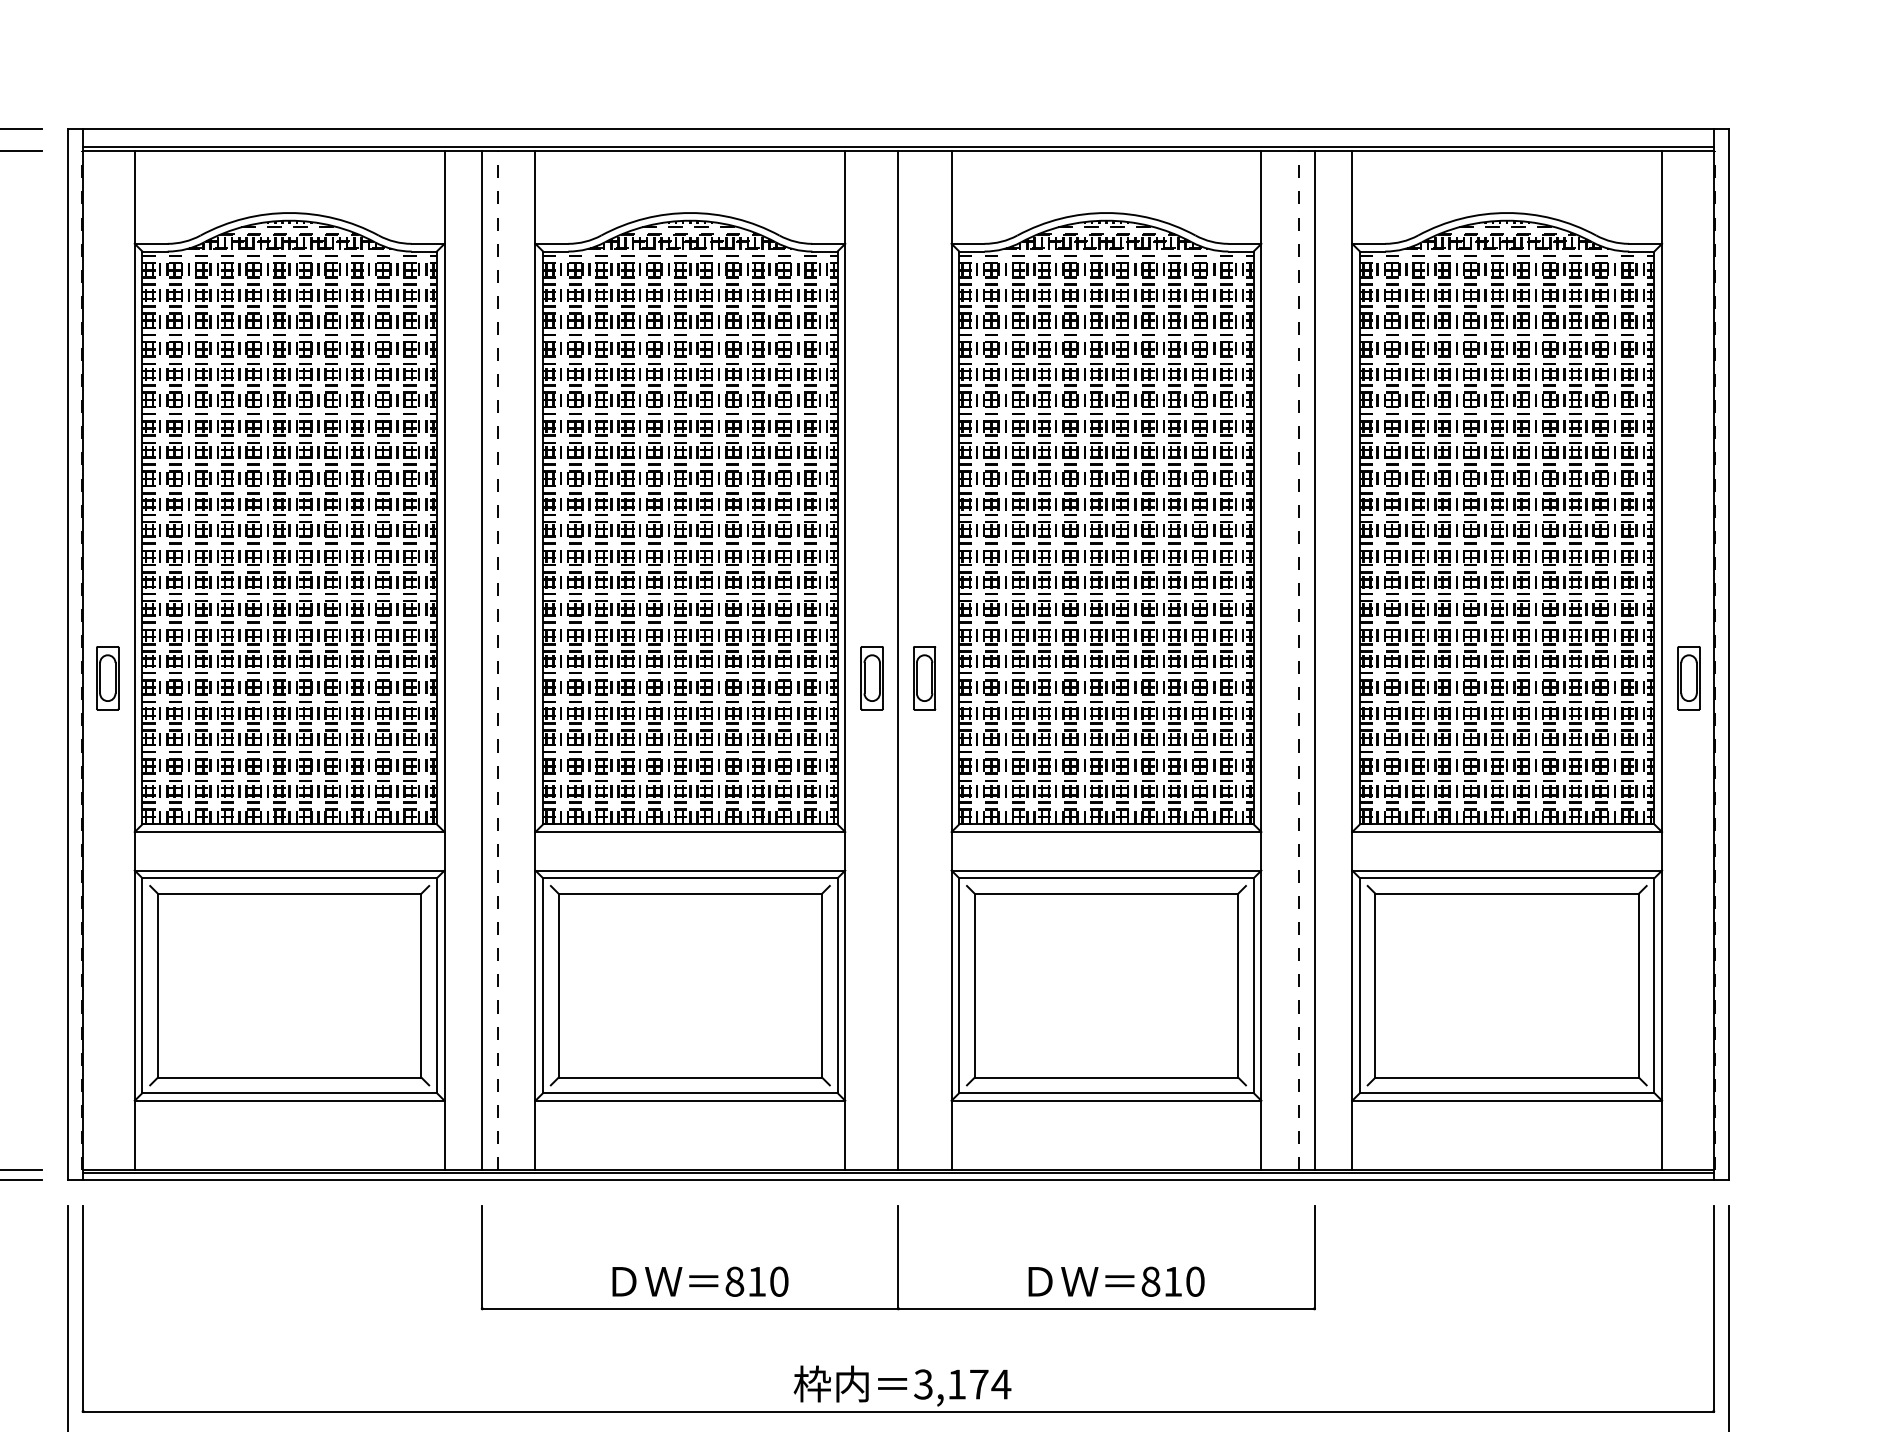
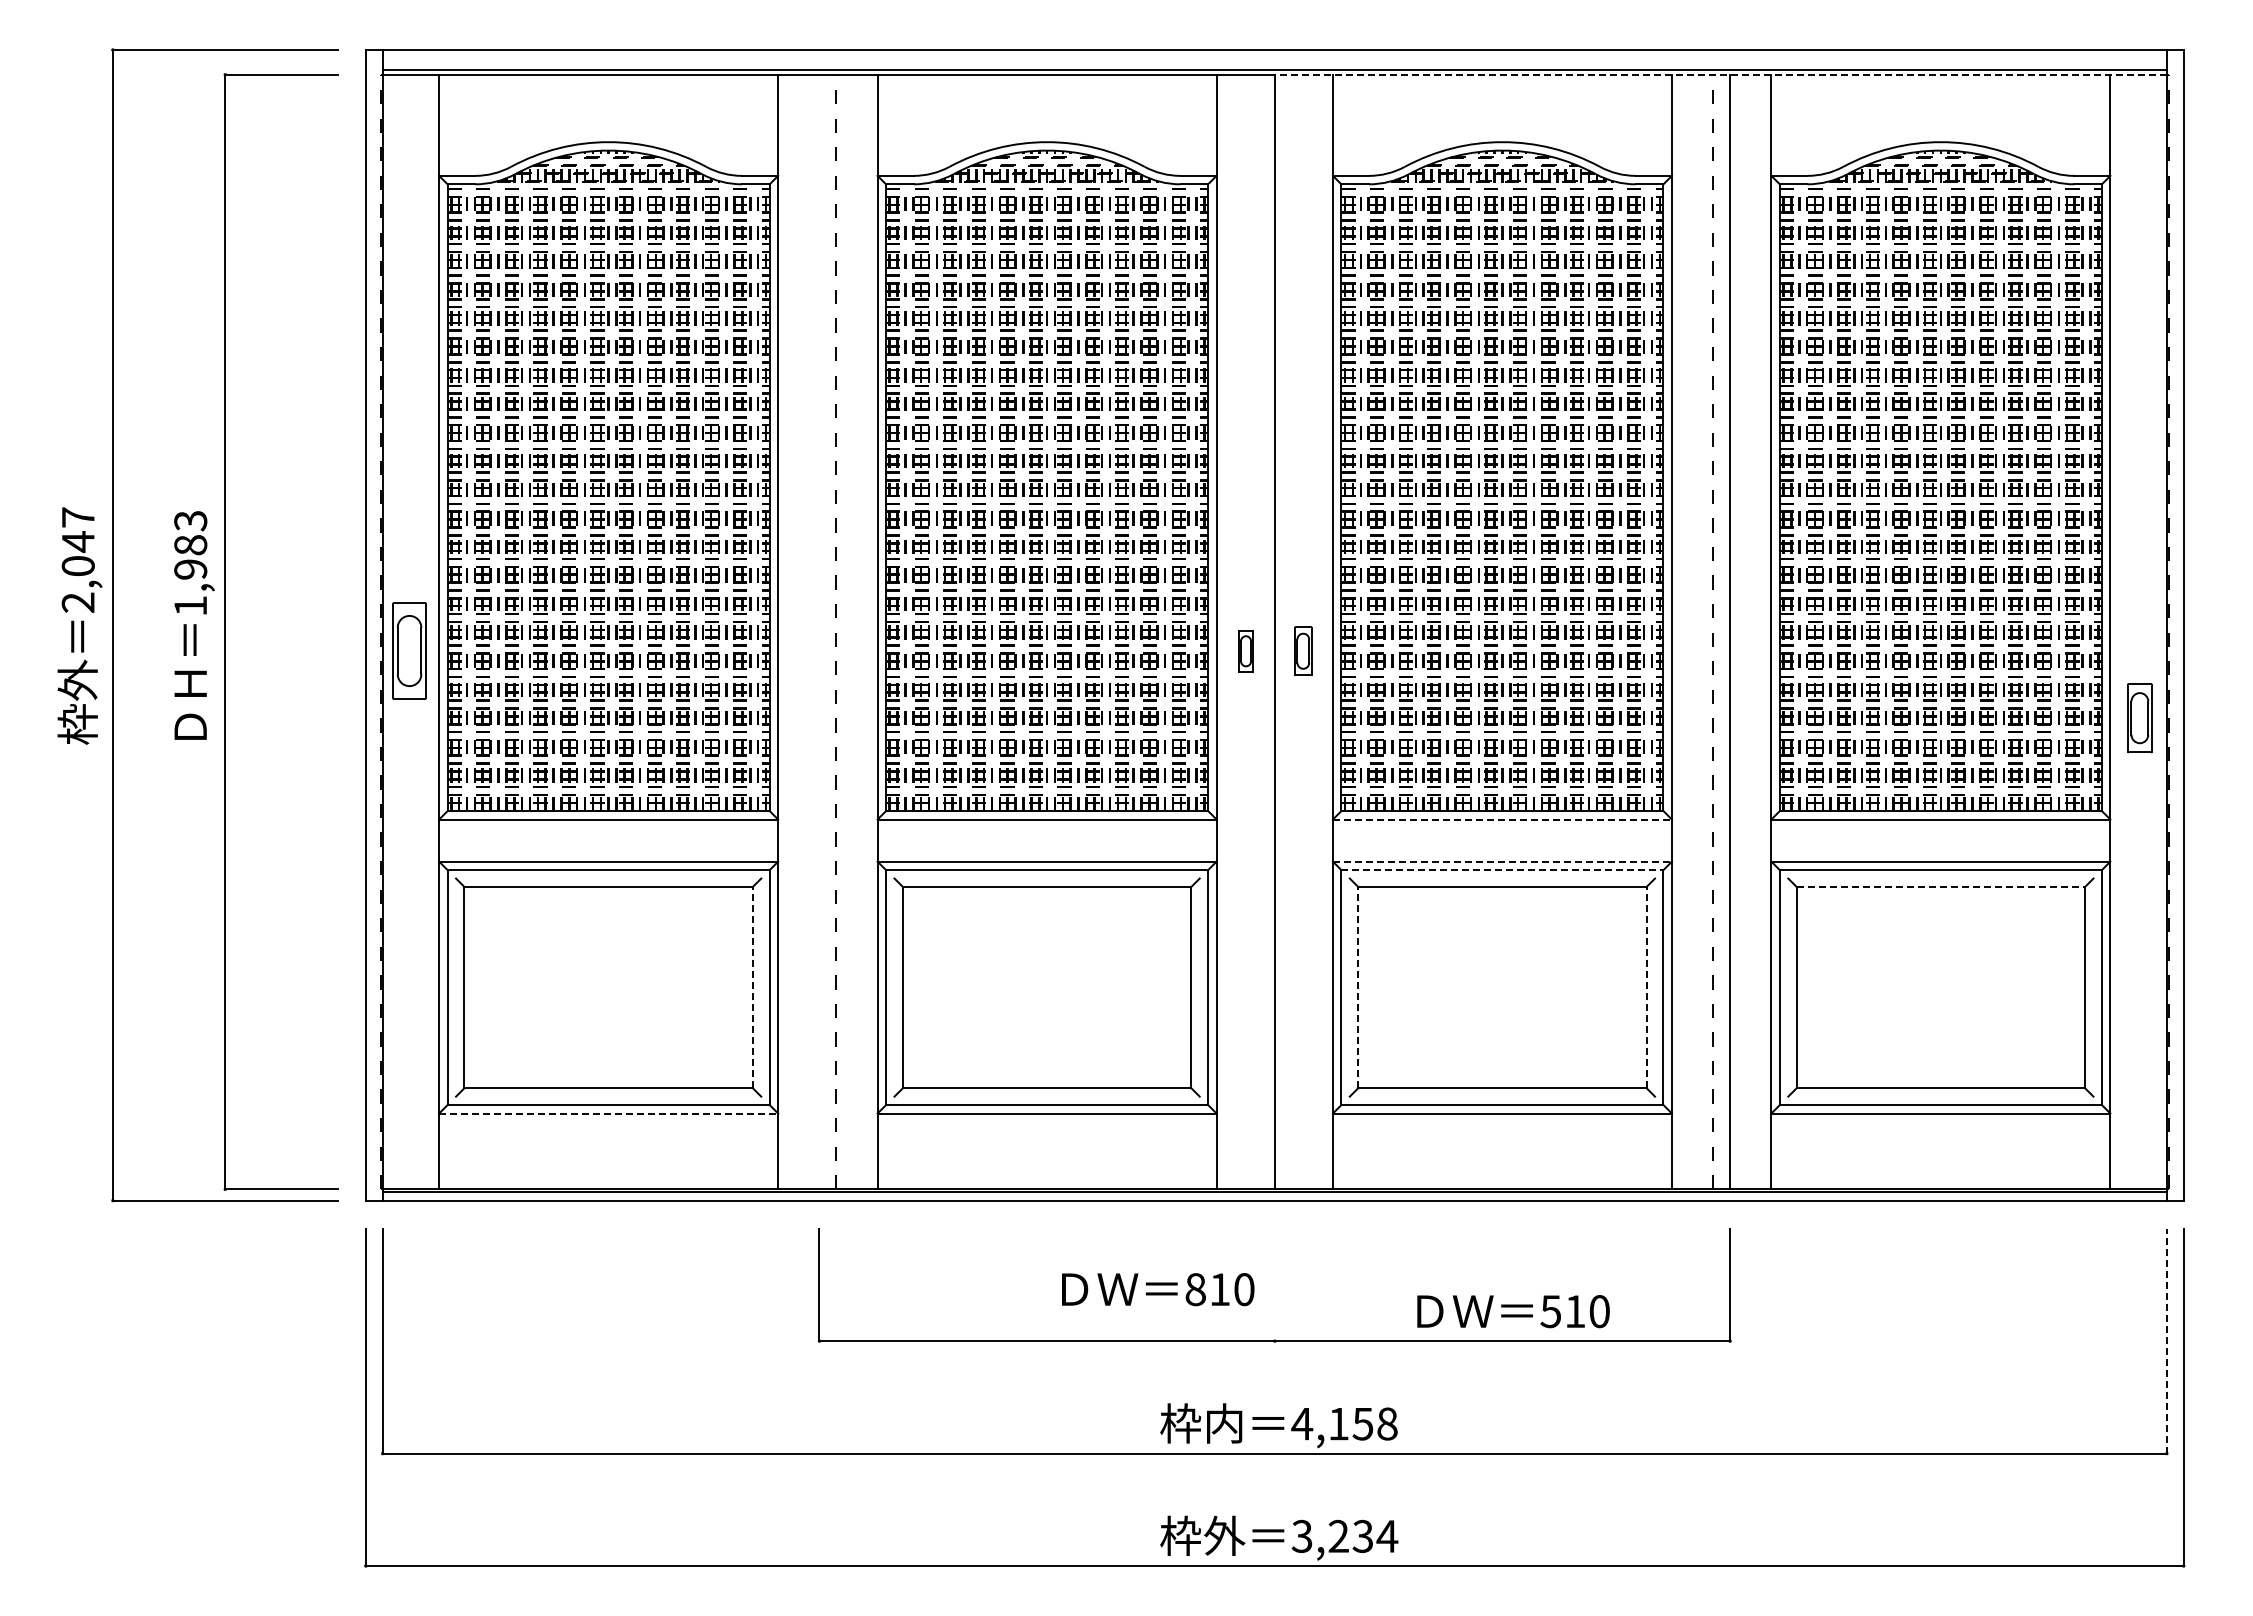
line: (1305, 151) -> (1720, 74), solid -> dashed
line: (482, 660) -> (819, 631), removed
part: (107, 678) -> (409, 651), size x1.4
part: (871, 678) -> (1245, 651), size x0.6
part: (923, 678) -> (1302, 651), size x0.7
part: (1688, 678) -> (2139, 718), moved
line: (1106, 832) -> (1502, 819), solid -> dashed
line: (1106, 870) -> (1502, 861), solid -> dashed
line: (1106, 878) -> (1502, 870), solid -> dashed
line: (1507, 893) -> (1941, 886), solid -> dashed
line: (421, 985) -> (752, 987), solid -> dashed
line: (974, 985) -> (1358, 987), solid -> dashed
line: (1238, 985) -> (1646, 987), solid -> dashed
line: (290, 1100) -> (609, 1113), solid -> dashed
line: (898, 1257) -> (1274, 1284), removed
text: (700, 1281) -> (1158, 1289), moved
text: (1150, 1281) -> (1550, 1311), 810 -> 510
line: (1713, 1308) -> (2166, 1340), solid -> dashed
text: (962, 1384) -> (1344, 1423), 3,174 -> 4,158

